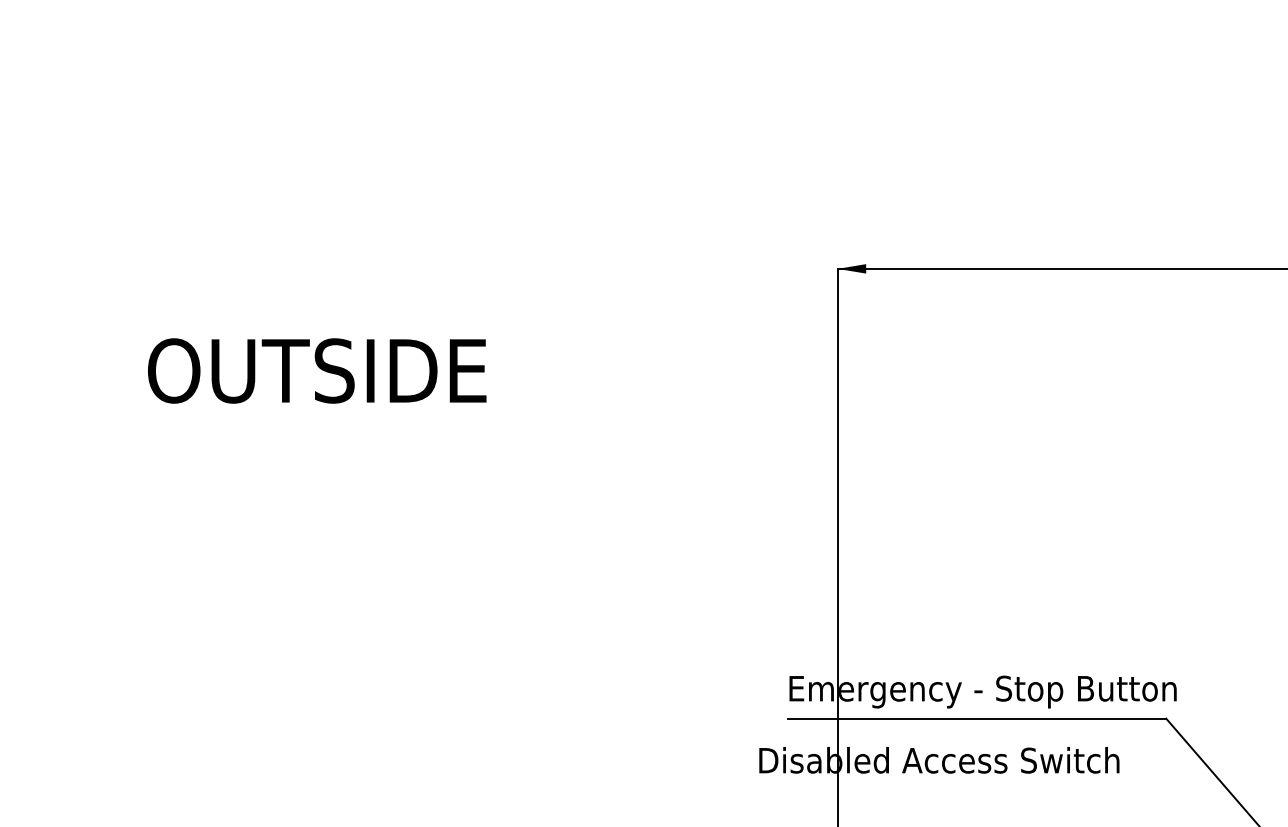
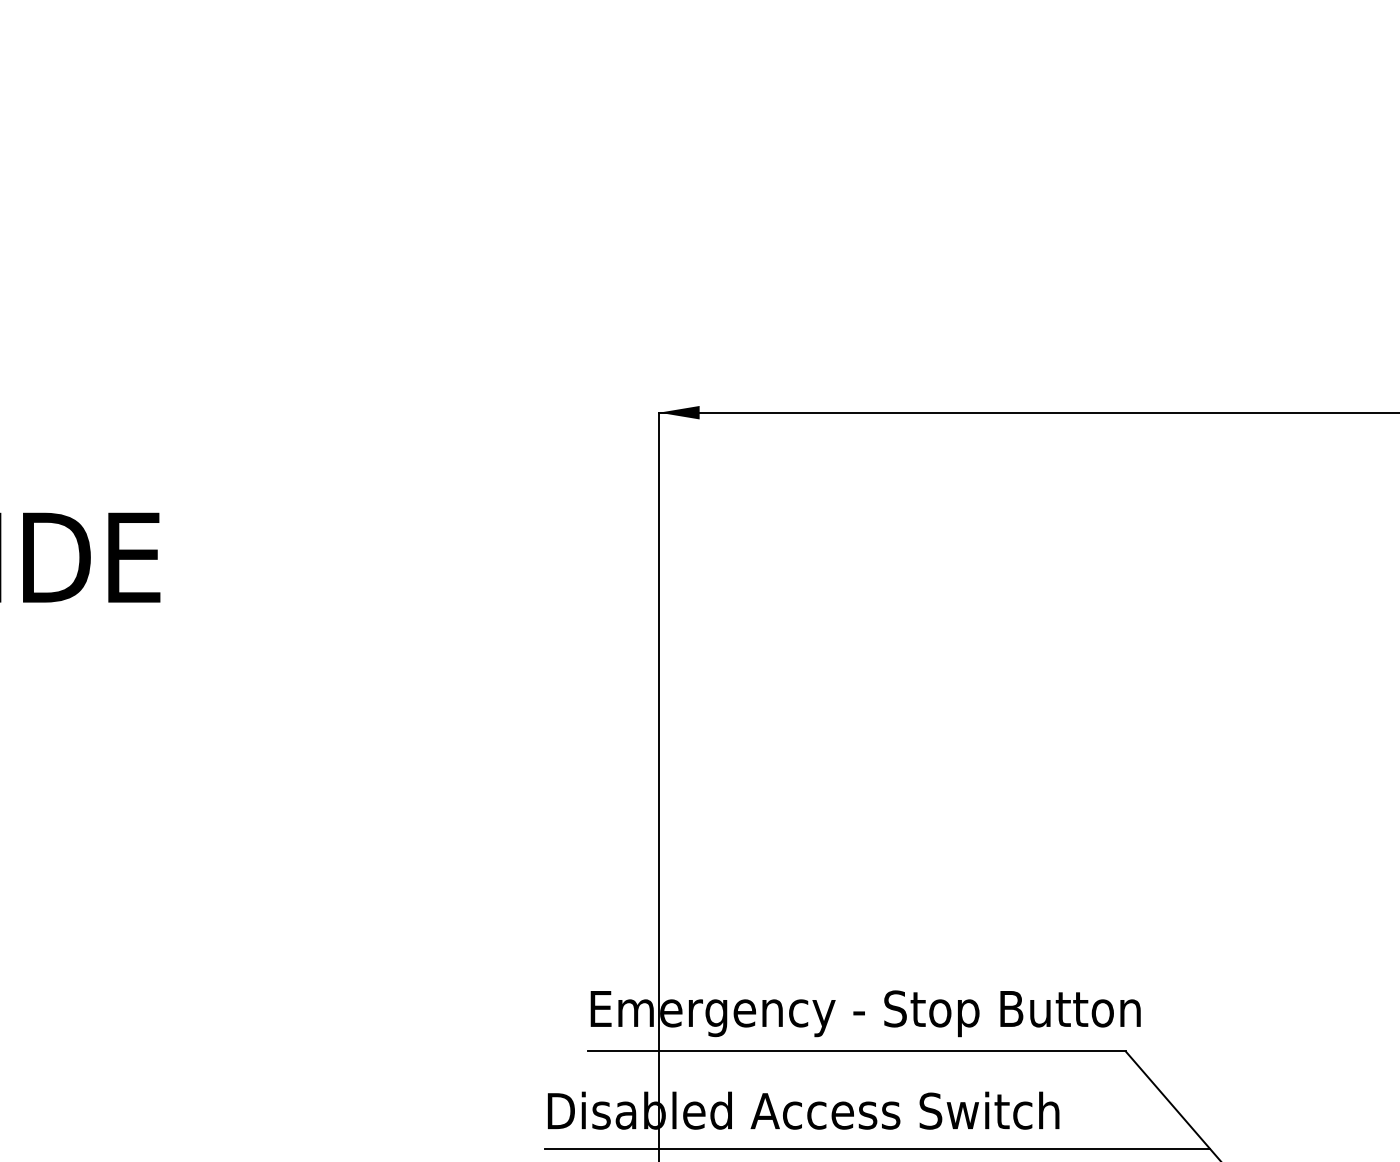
line: (991, 786) -> (877, 1147), added

